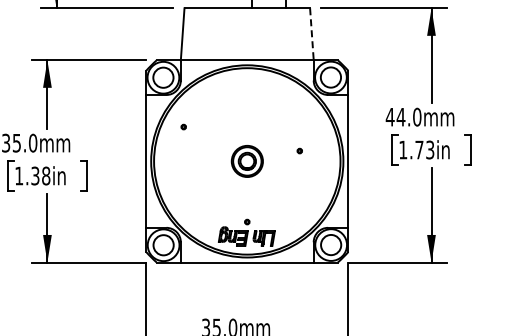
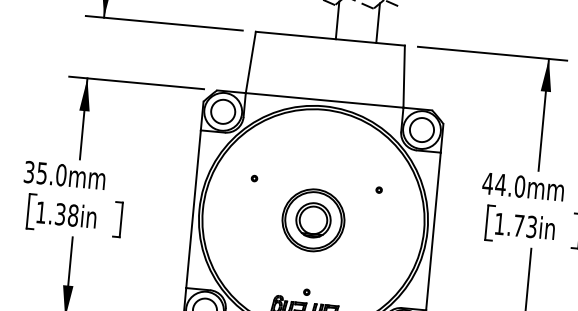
line: (311, 34) -> (403, 76), dashed -> solid
part: (183, 126) -> (254, 177), moved
part: (299, 150) -> (378, 189), moved
part: (247, 161) -> (313, 220), size x1.67

